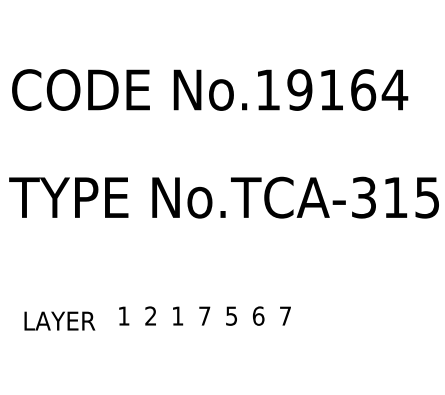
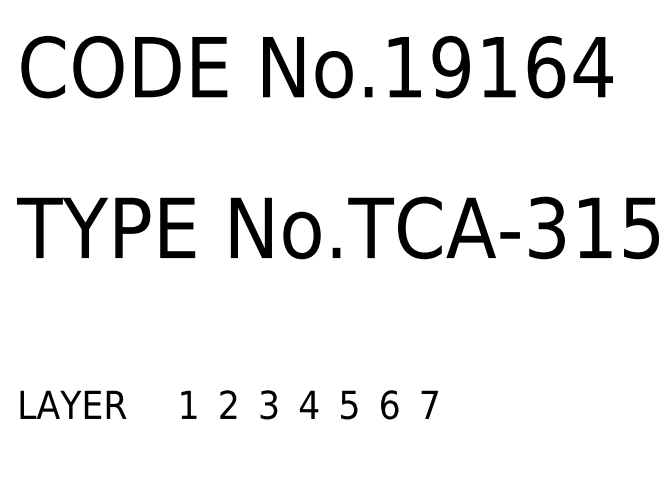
text: (177, 315) -> (268, 403), 1 -> 3
text: (204, 315) -> (308, 403), 7 -> 4
text: (59, 320) -> (72, 403), moved

